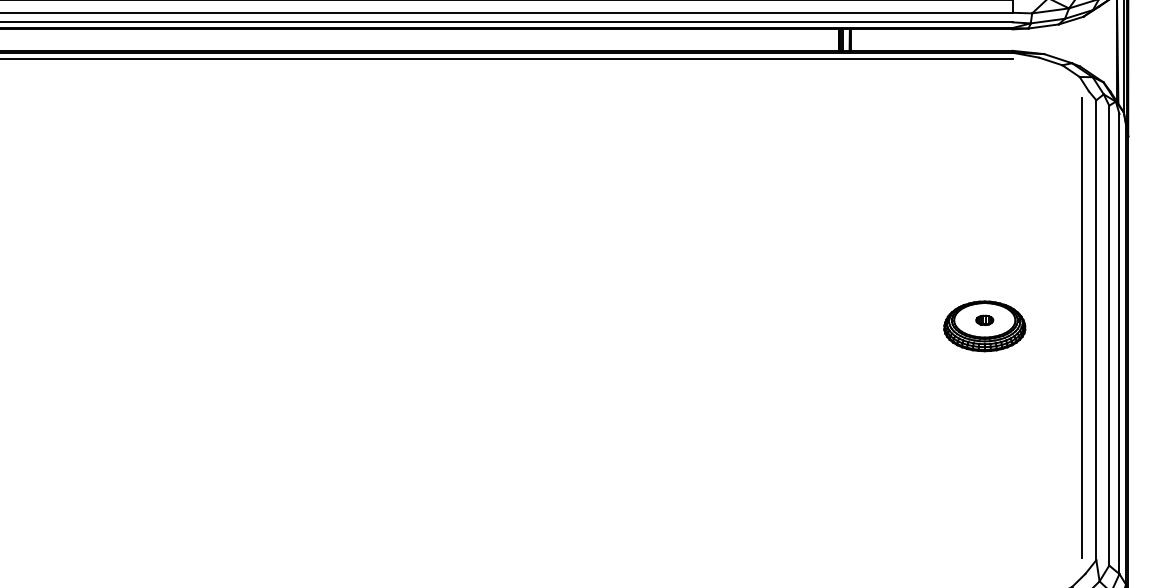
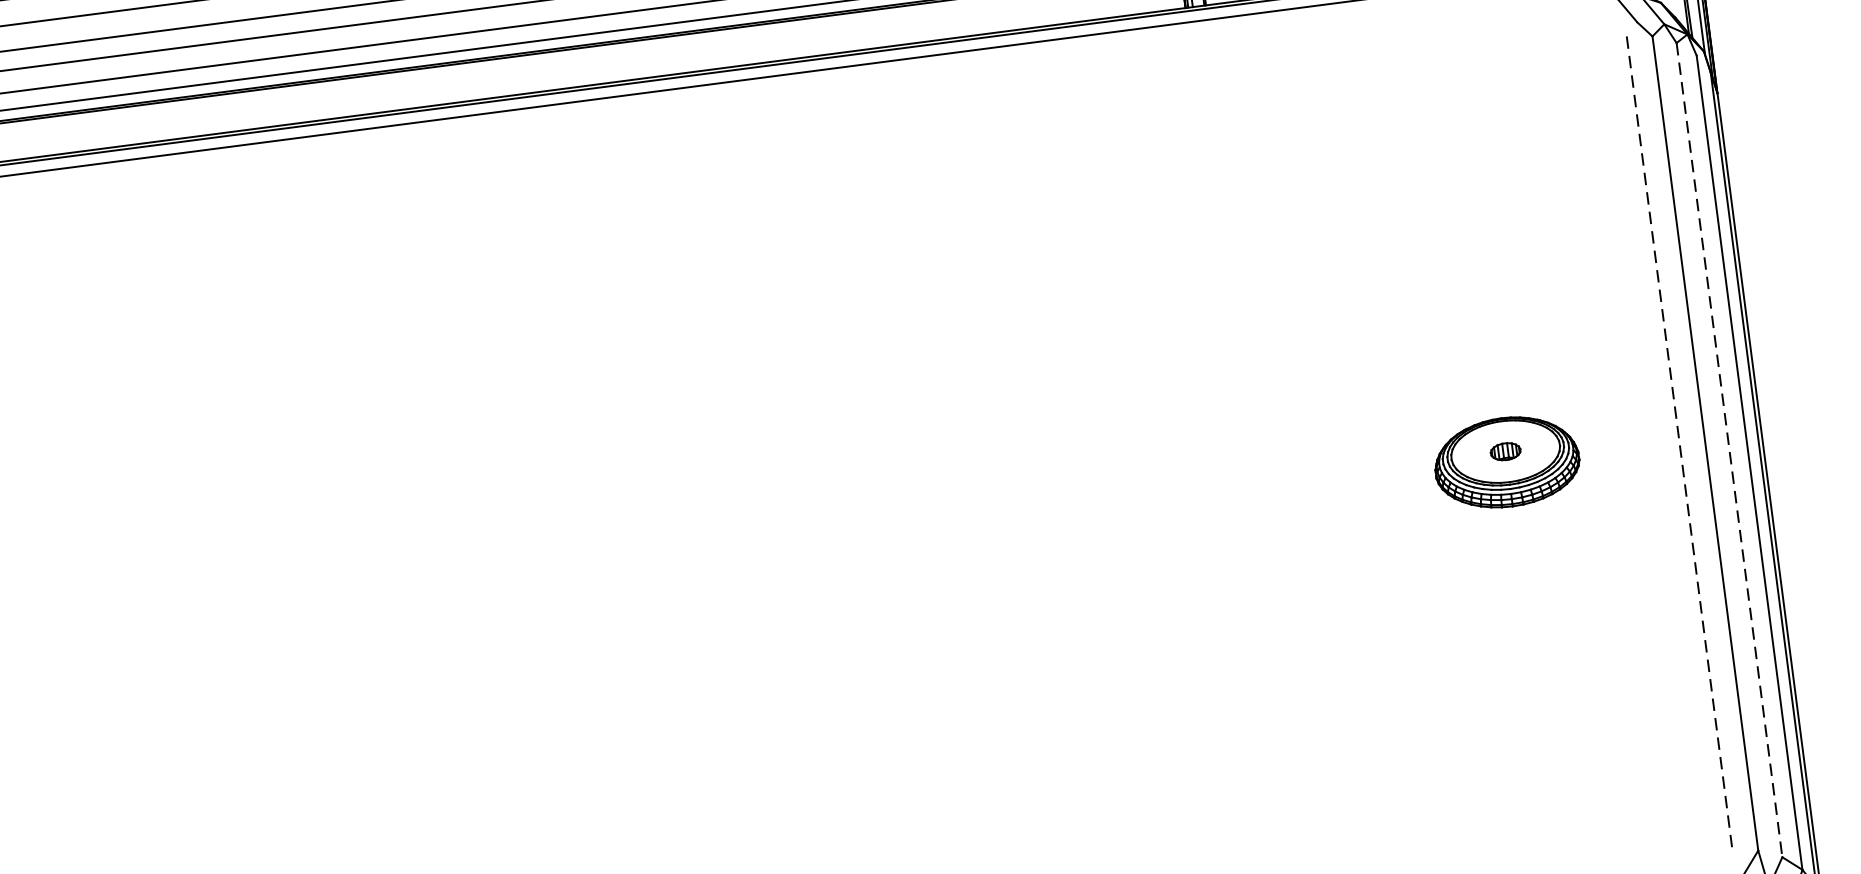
line: (1082, 328) -> (1680, 443), solid -> dashed
line: (1109, 335) -> (1729, 449), solid -> dashed

